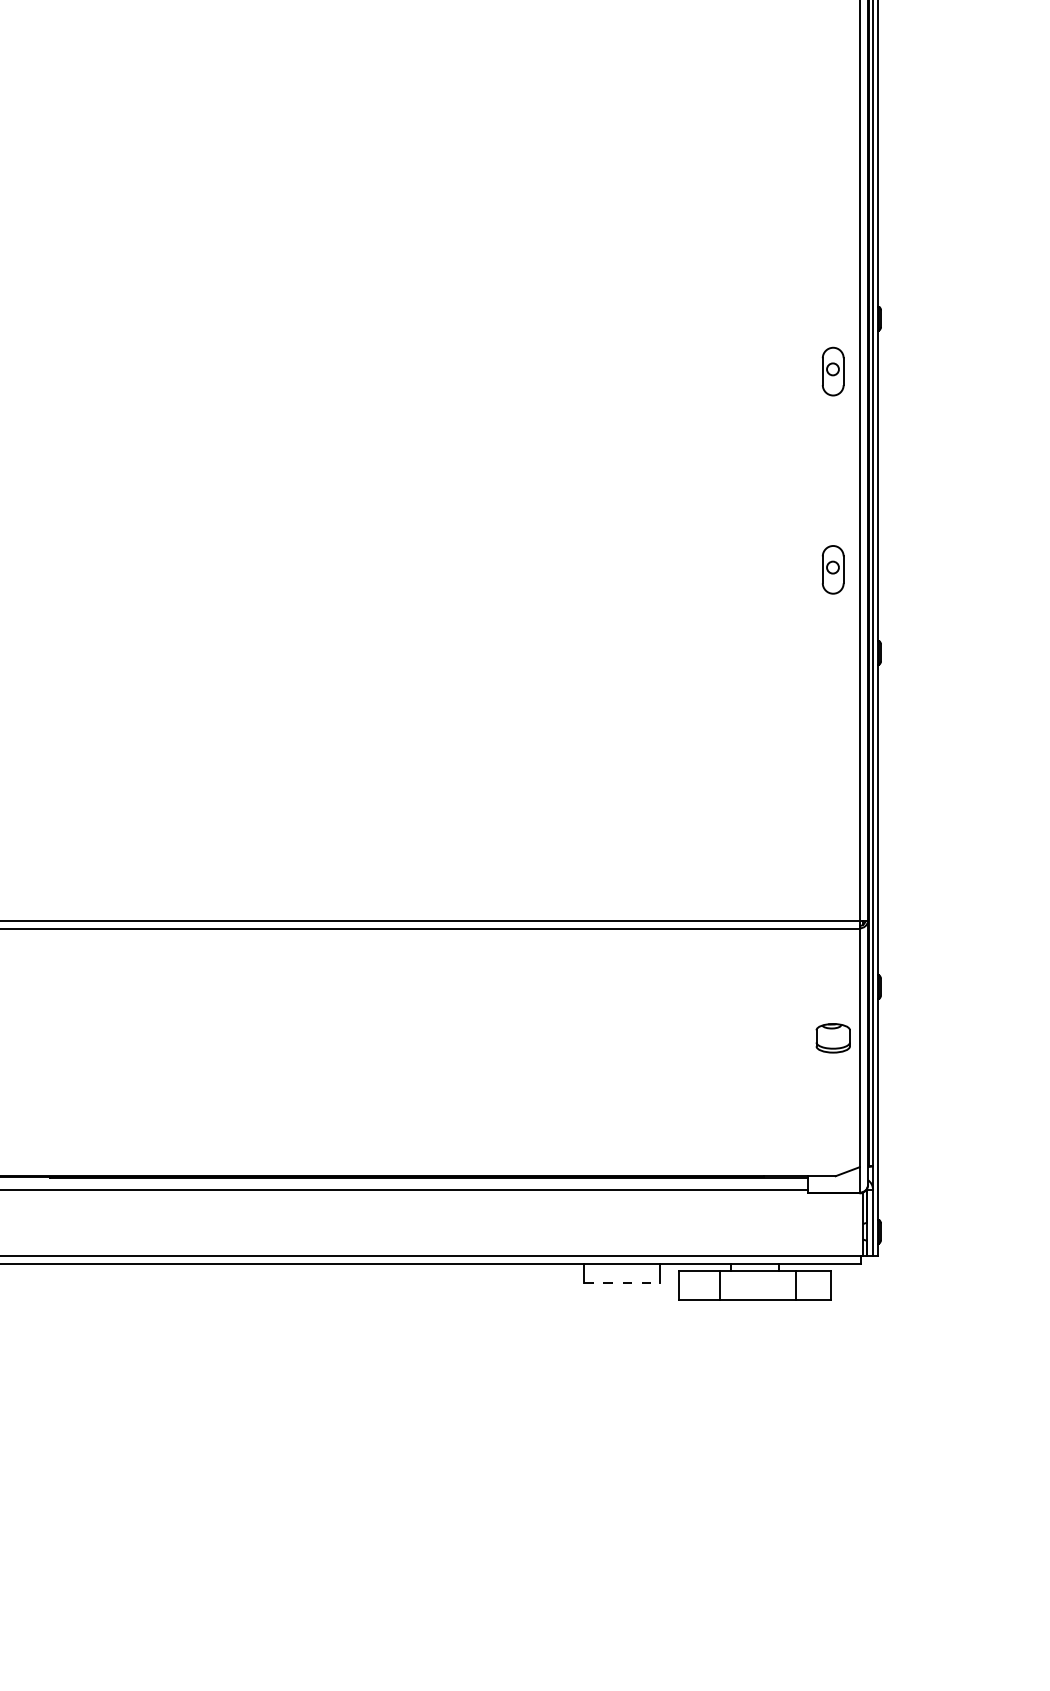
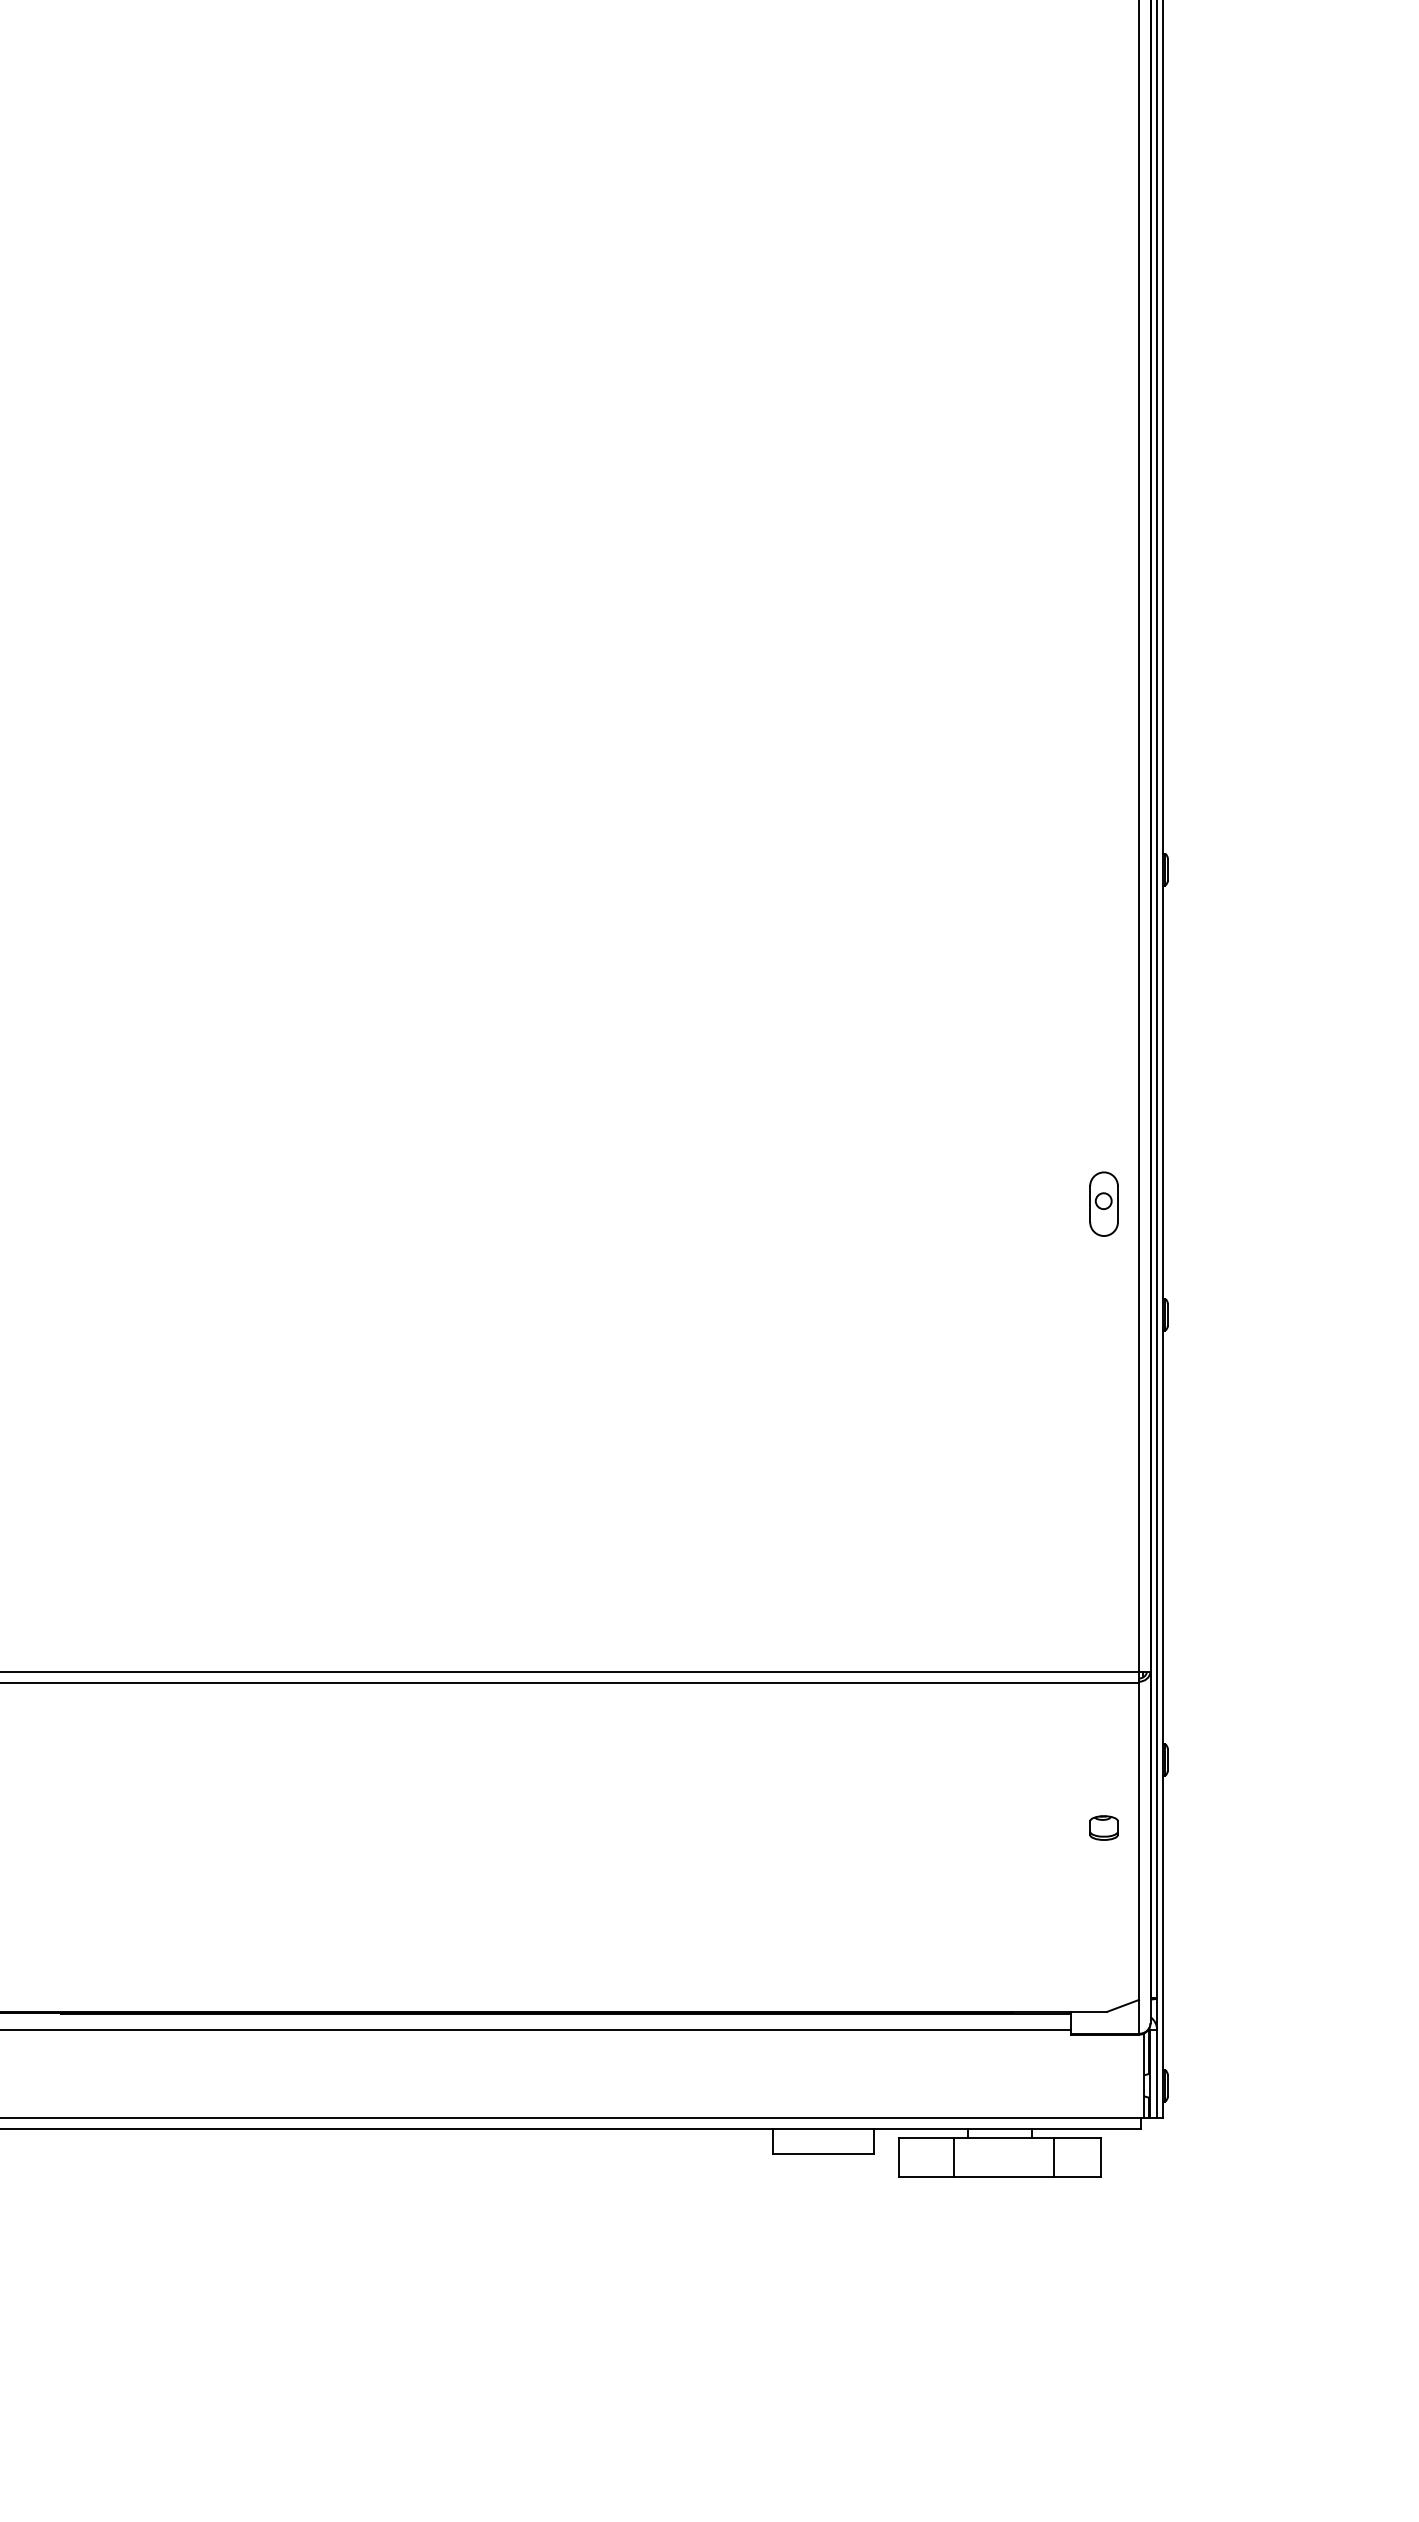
part: (832, 371) -> (1103, 939), removed
part: (832, 1037) -> (1103, 1827), size x0.62
line: (622, 1282) -> (823, 2153), dashed -> solid

